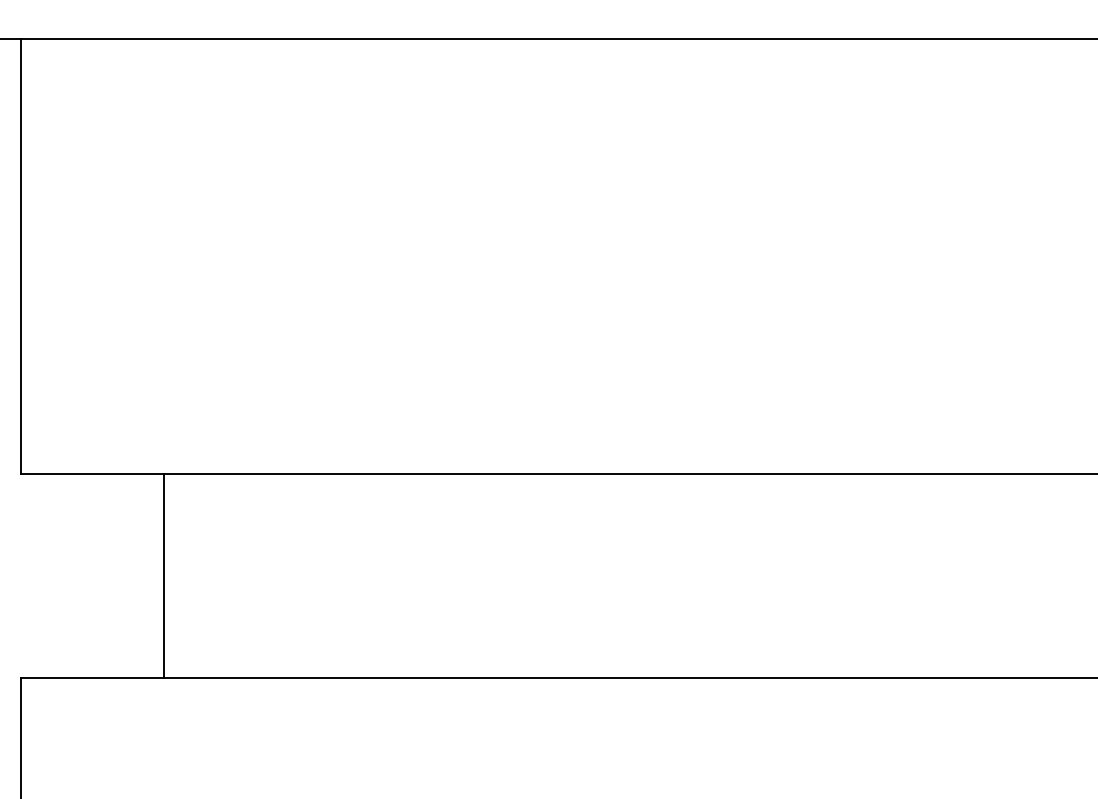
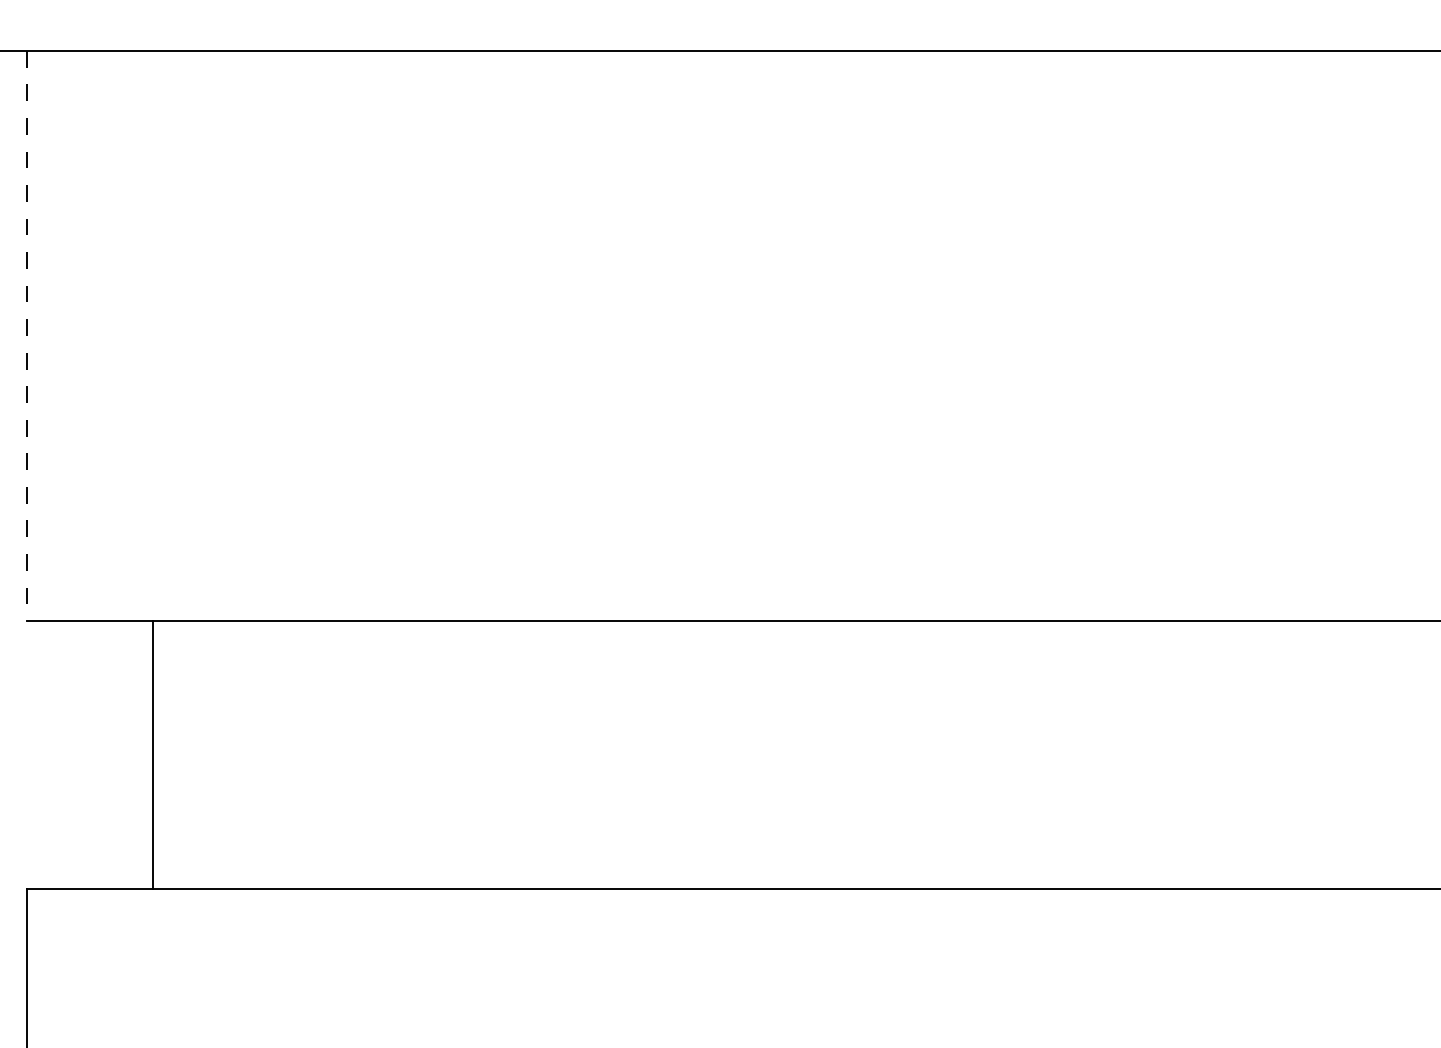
line: (20, 256) -> (27, 336), solid -> dashed
line: (164, 575) -> (153, 755), moved

